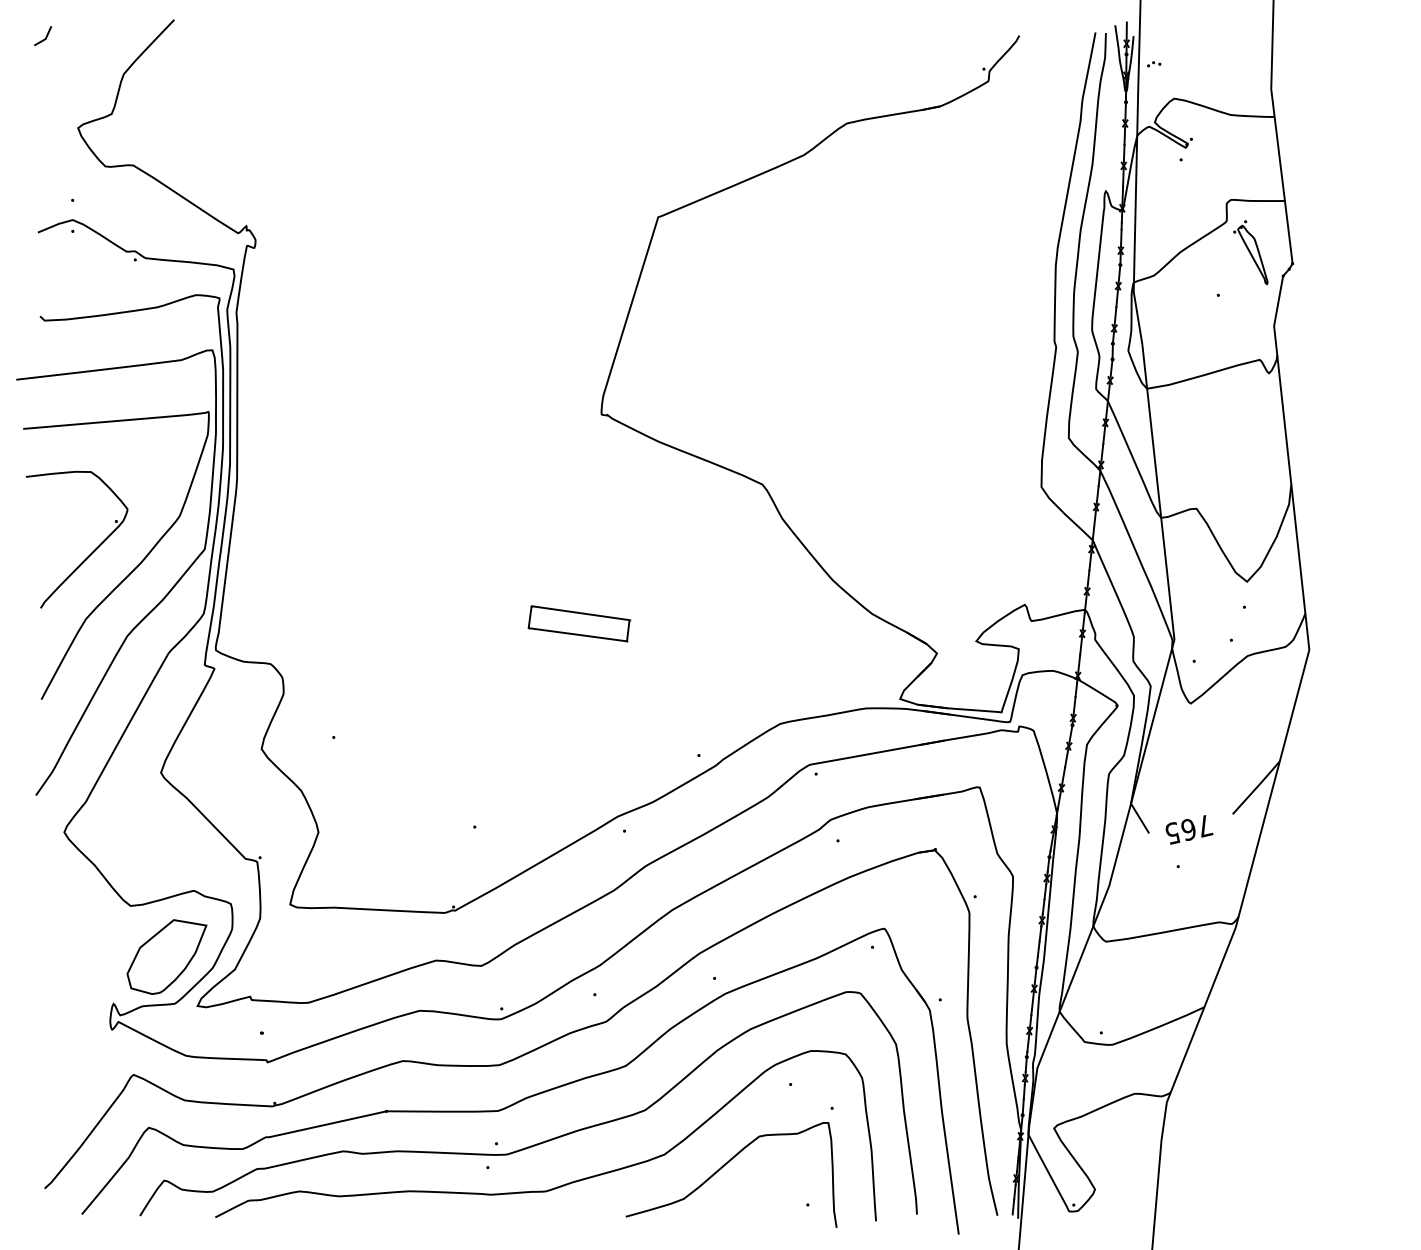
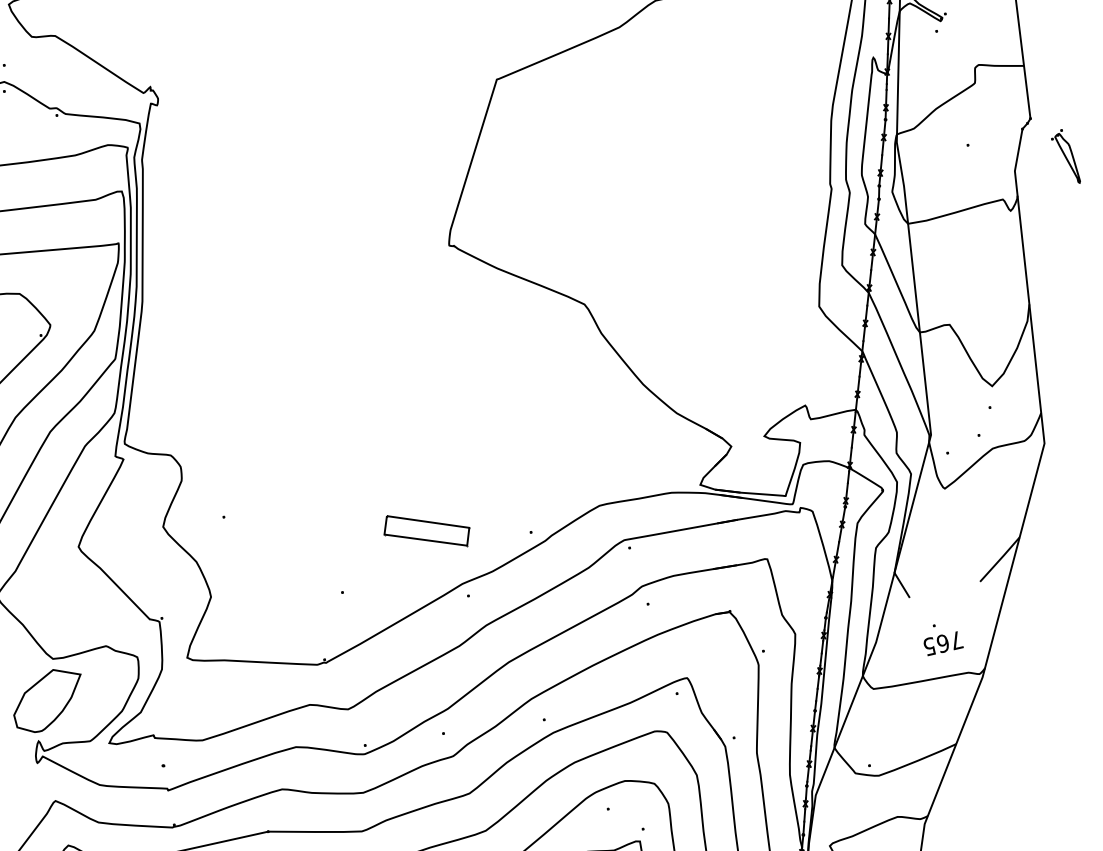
part: (1250, 252) -> (1065, 156), moved
part: (579, 623) -> (427, 530), moved
text: (1189, 829) -> (943, 643), moved
part: (166, 956) -> (47, 700), moved

